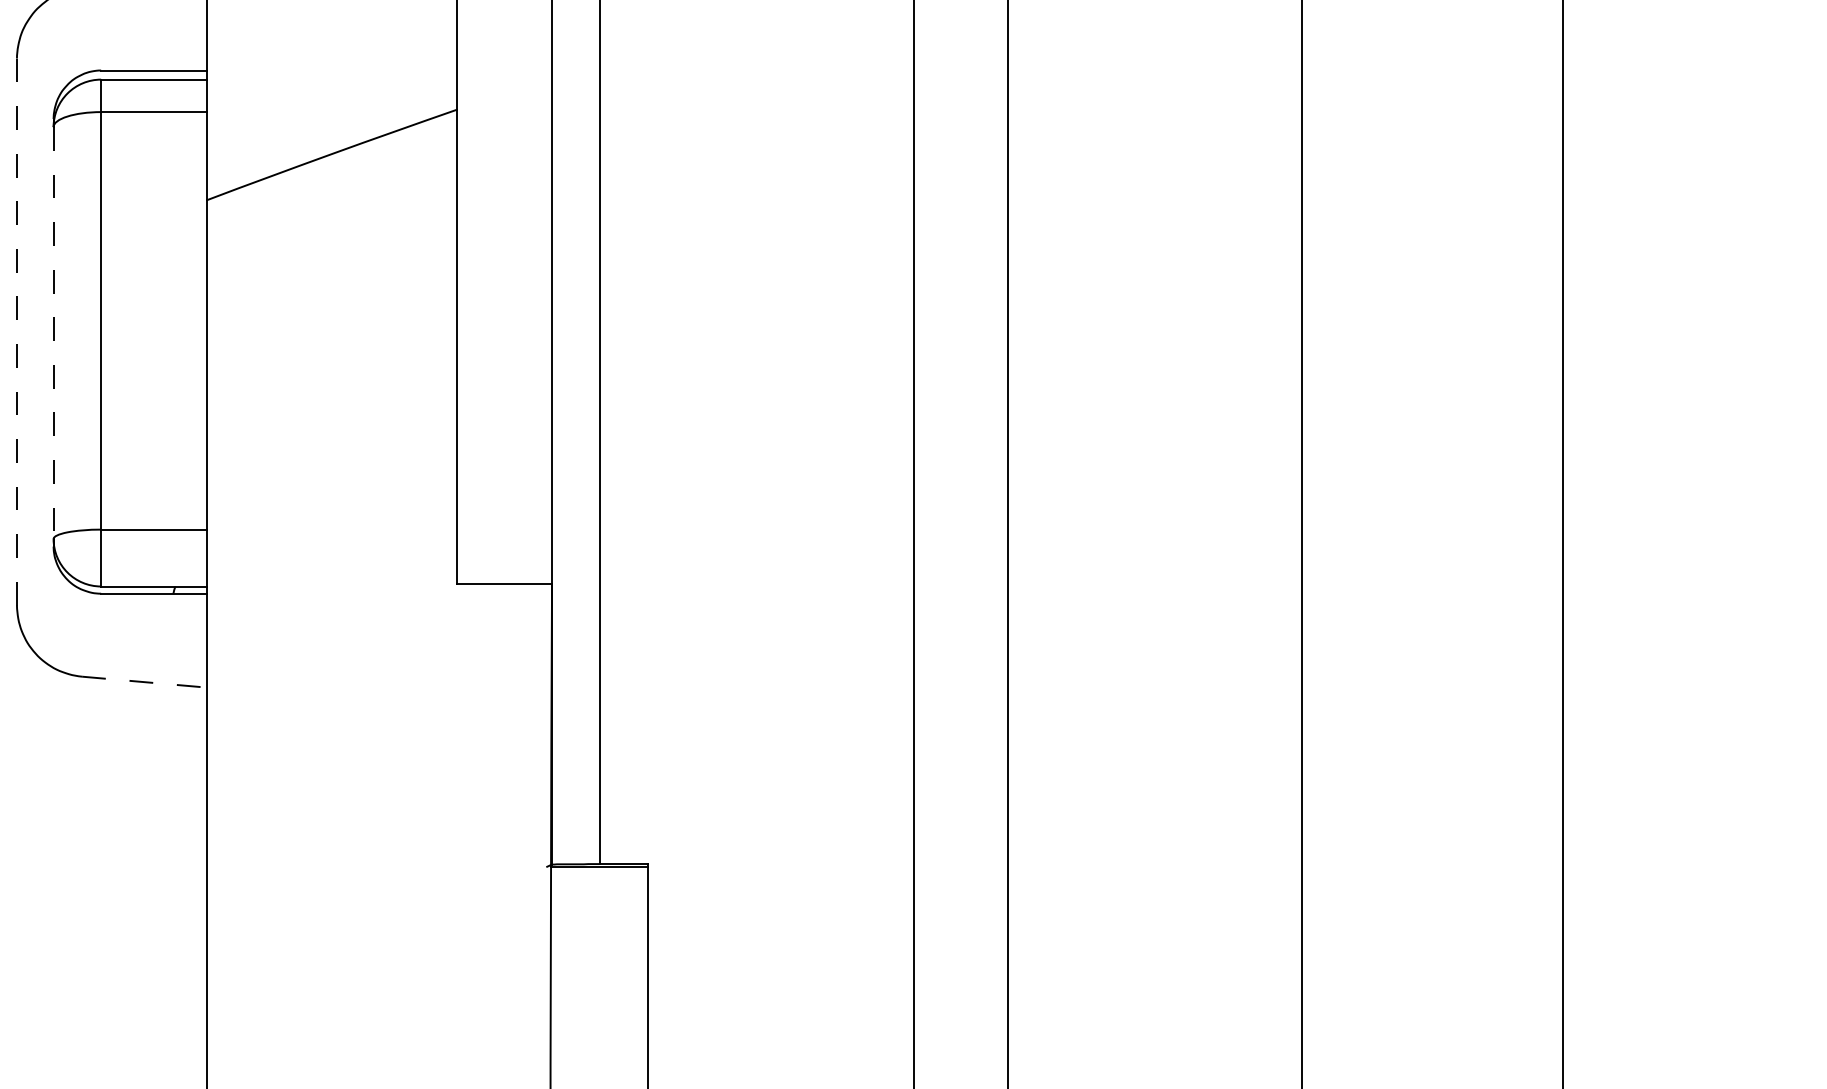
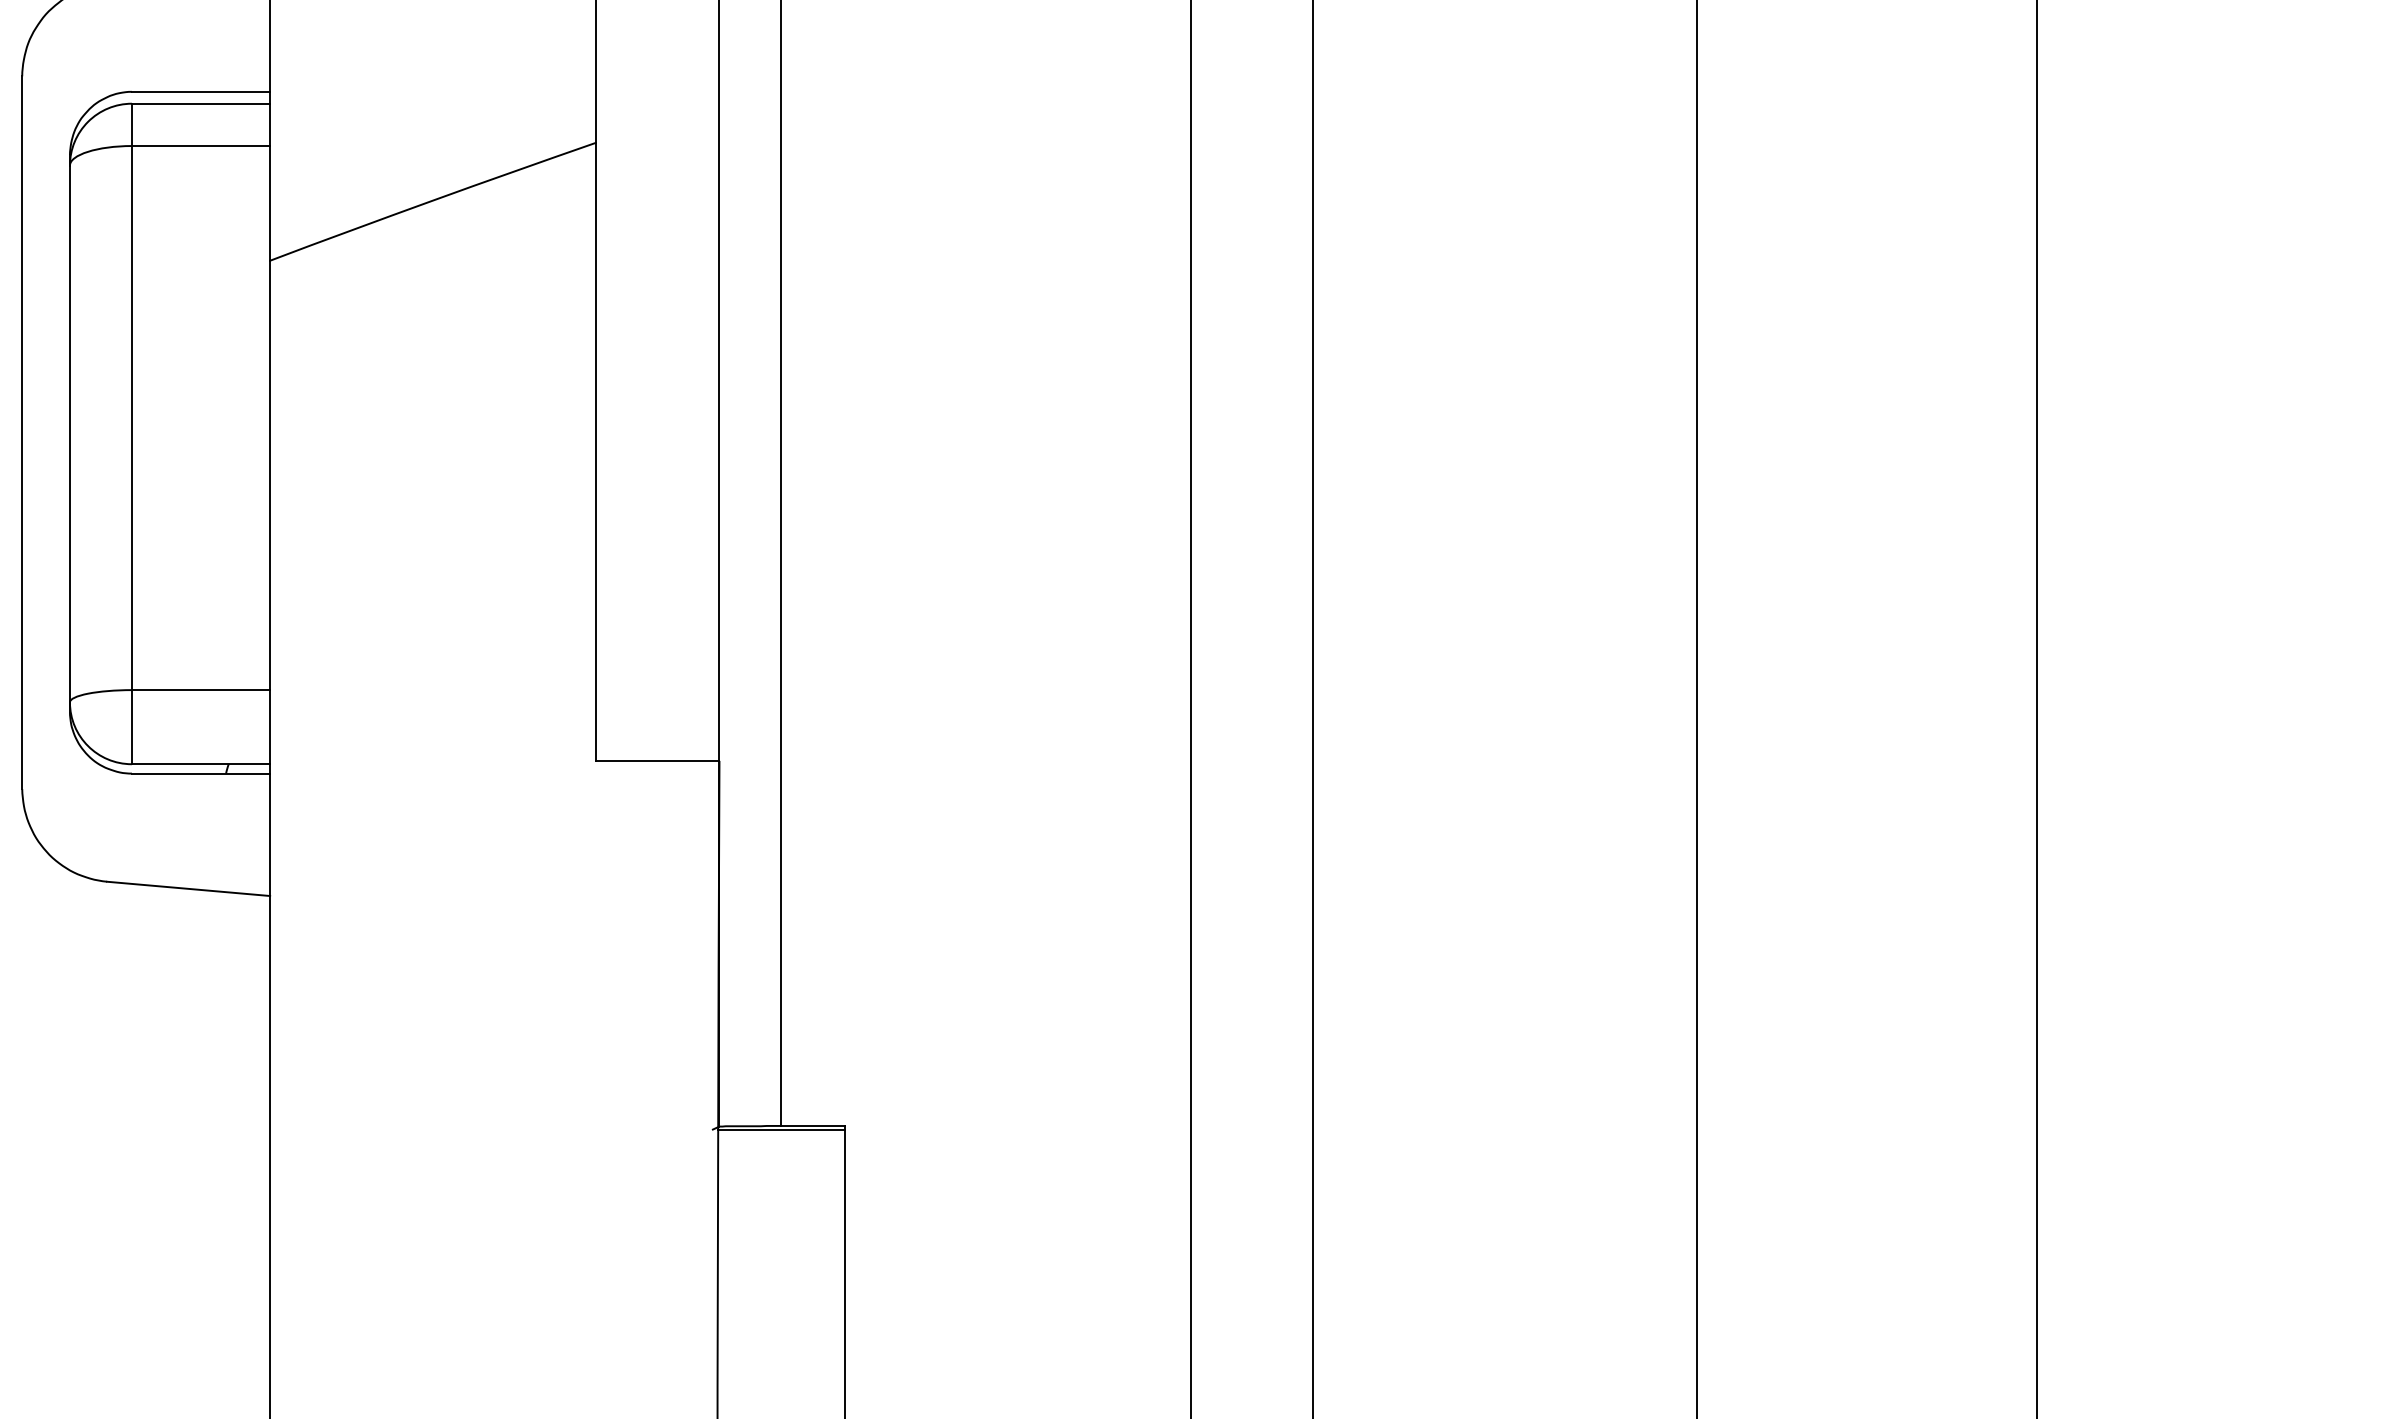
line: (17, 331) -> (22, 432), dashed -> solid
line: (53, 333) -> (69, 434), dashed -> solid
line: (144, 681) -> (188, 888), dashed -> solid

